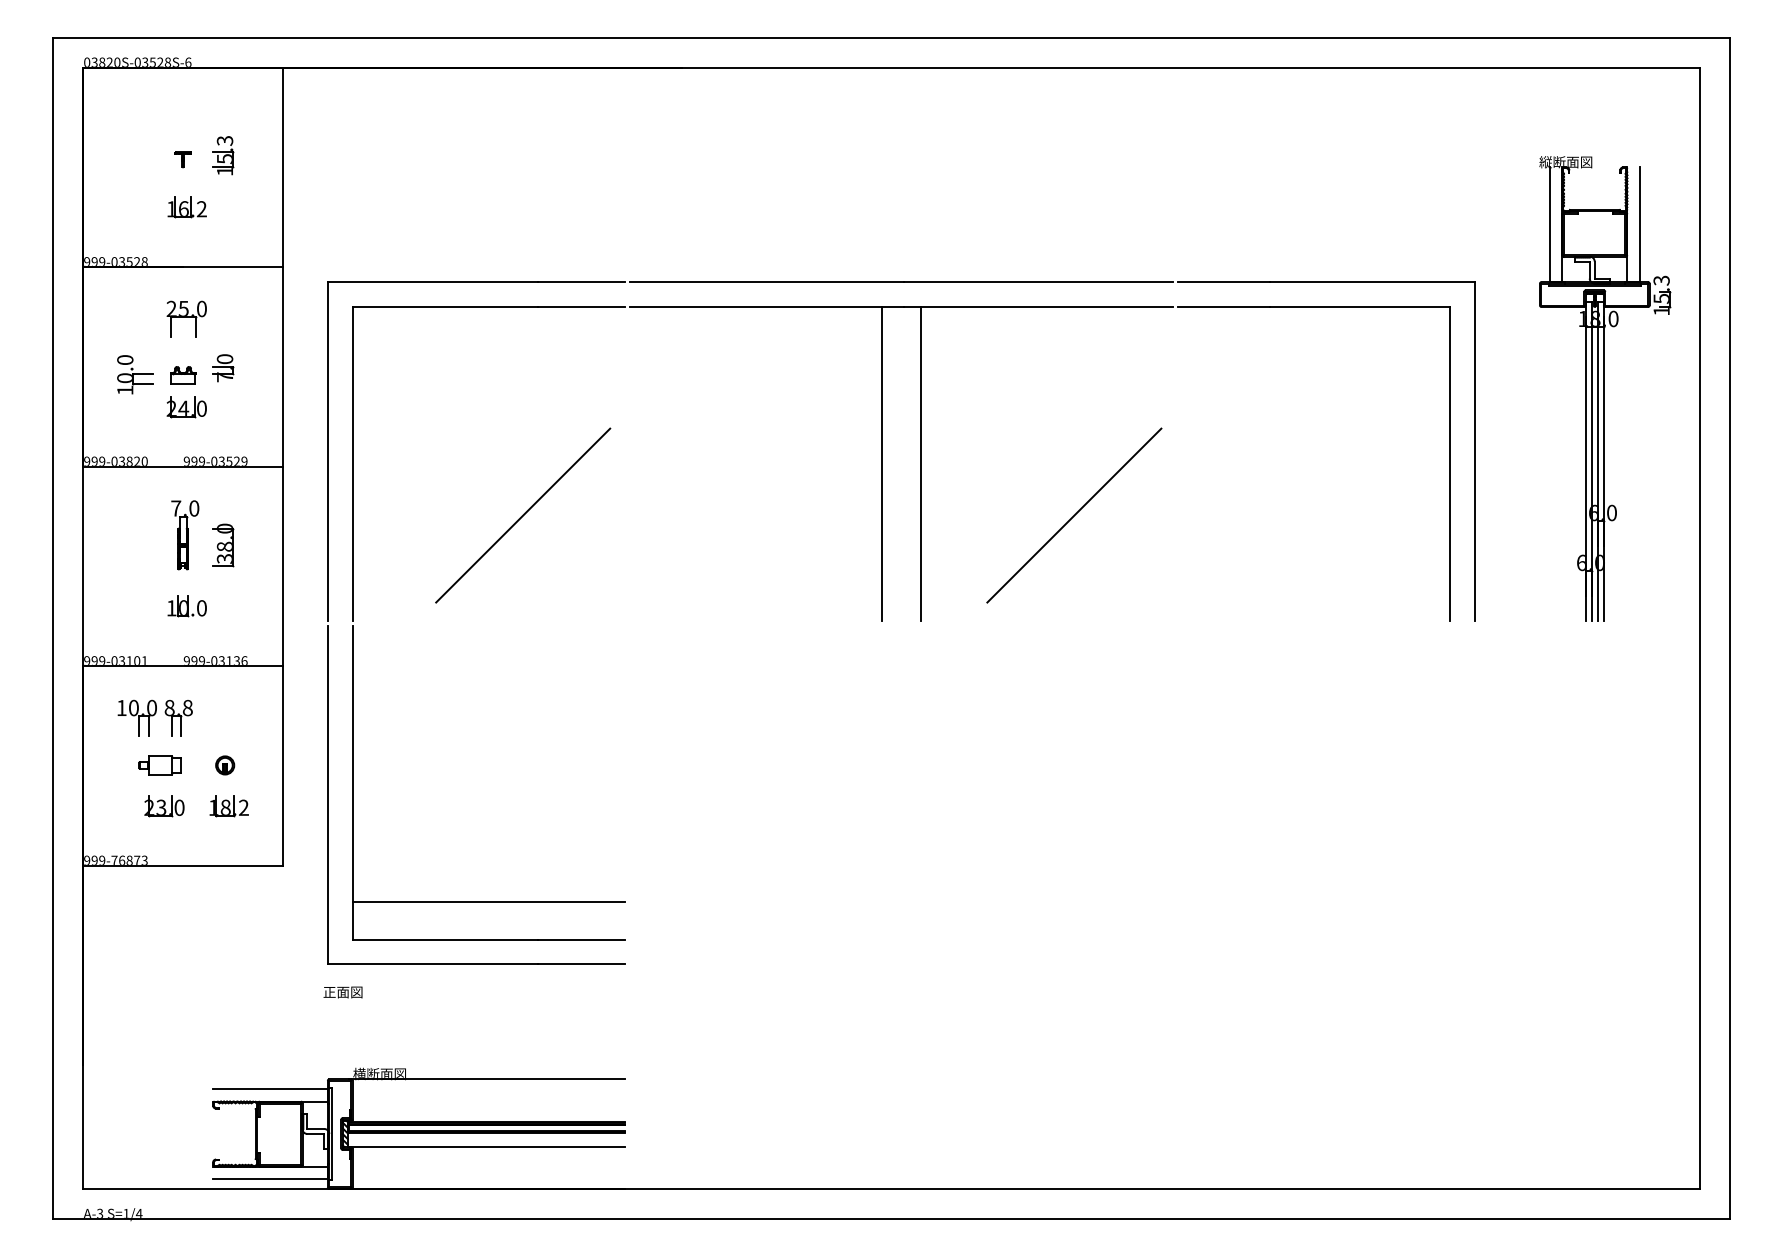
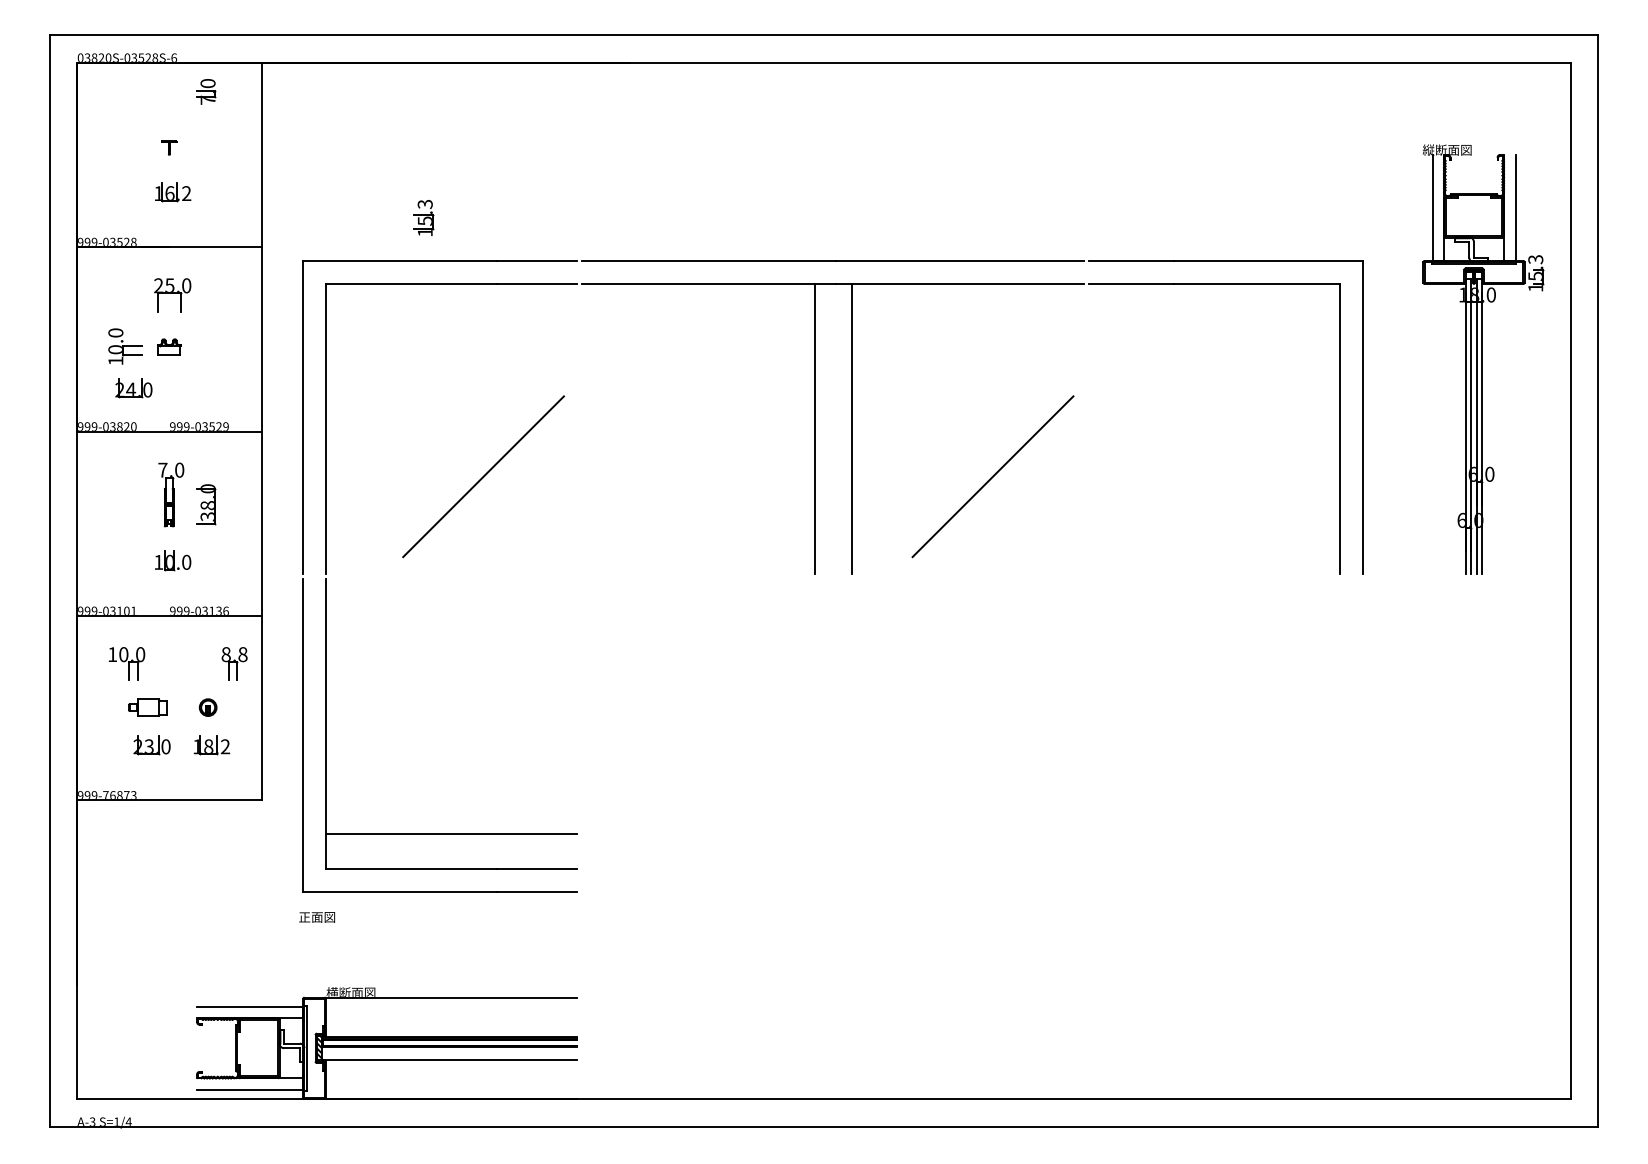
part: (223, 155) -> (423, 217), moved
part: (223, 368) -> (206, 92), moved
part: (186, 407) -> (133, 388), moved
part: (178, 718) -> (234, 664), moved

